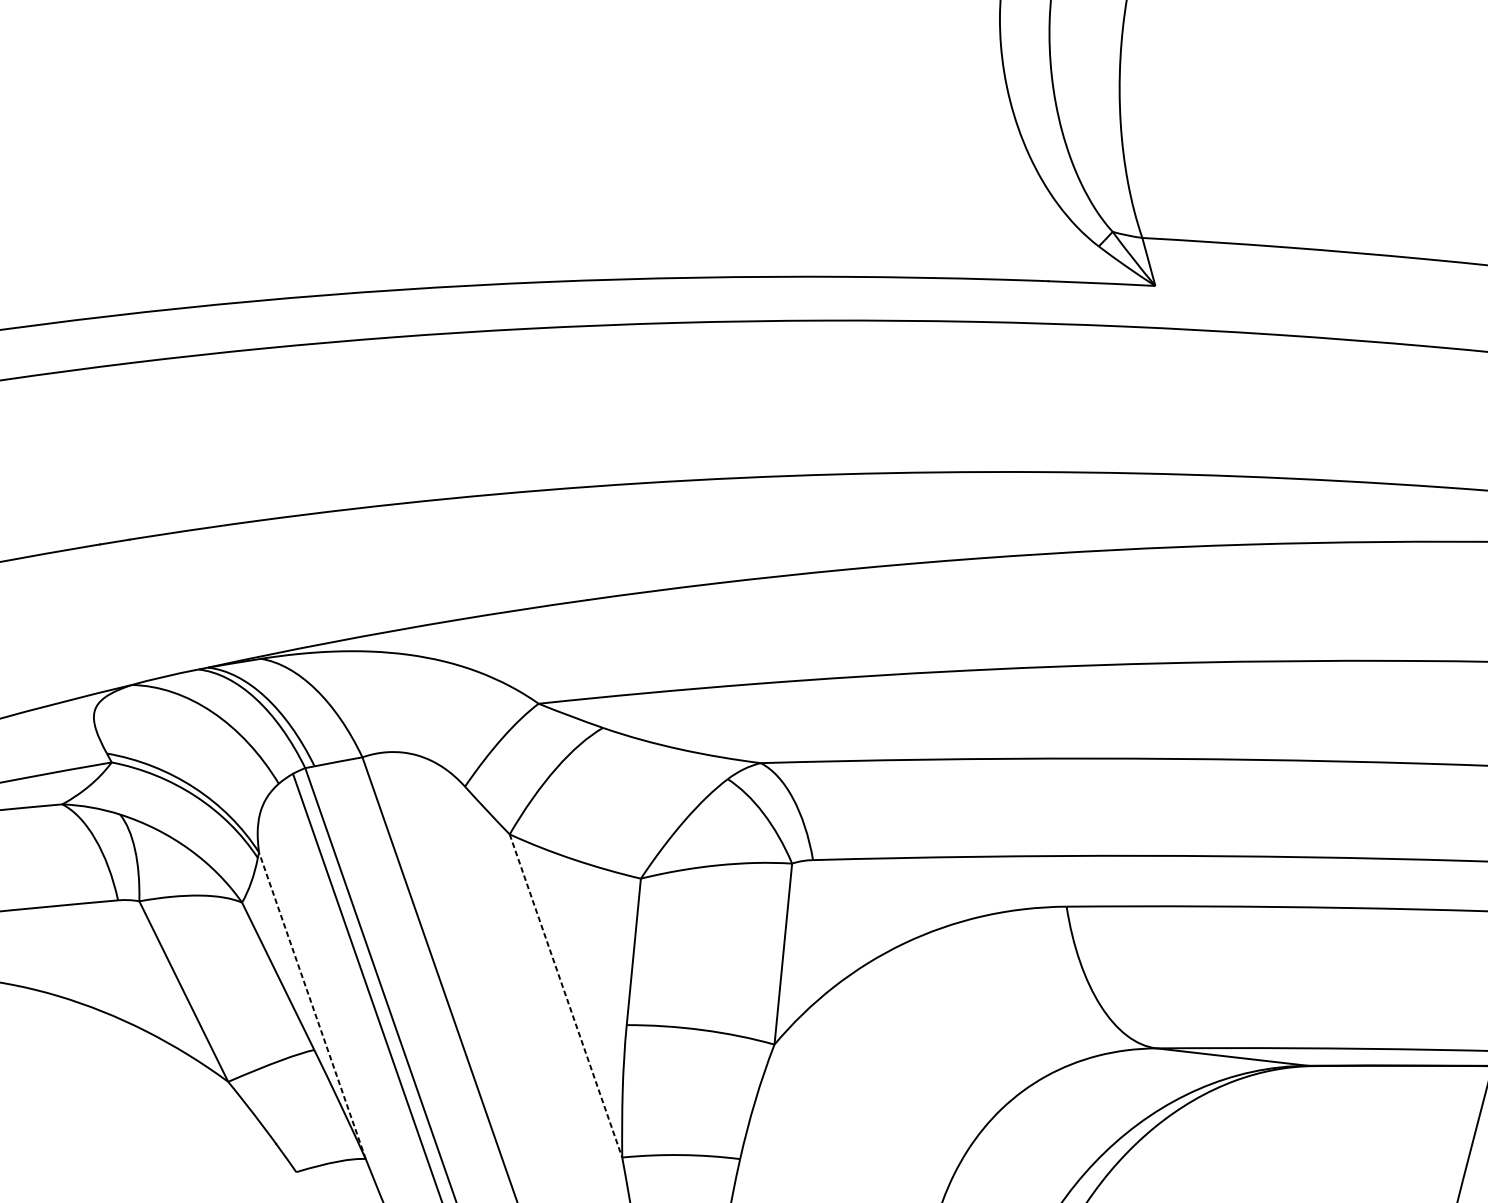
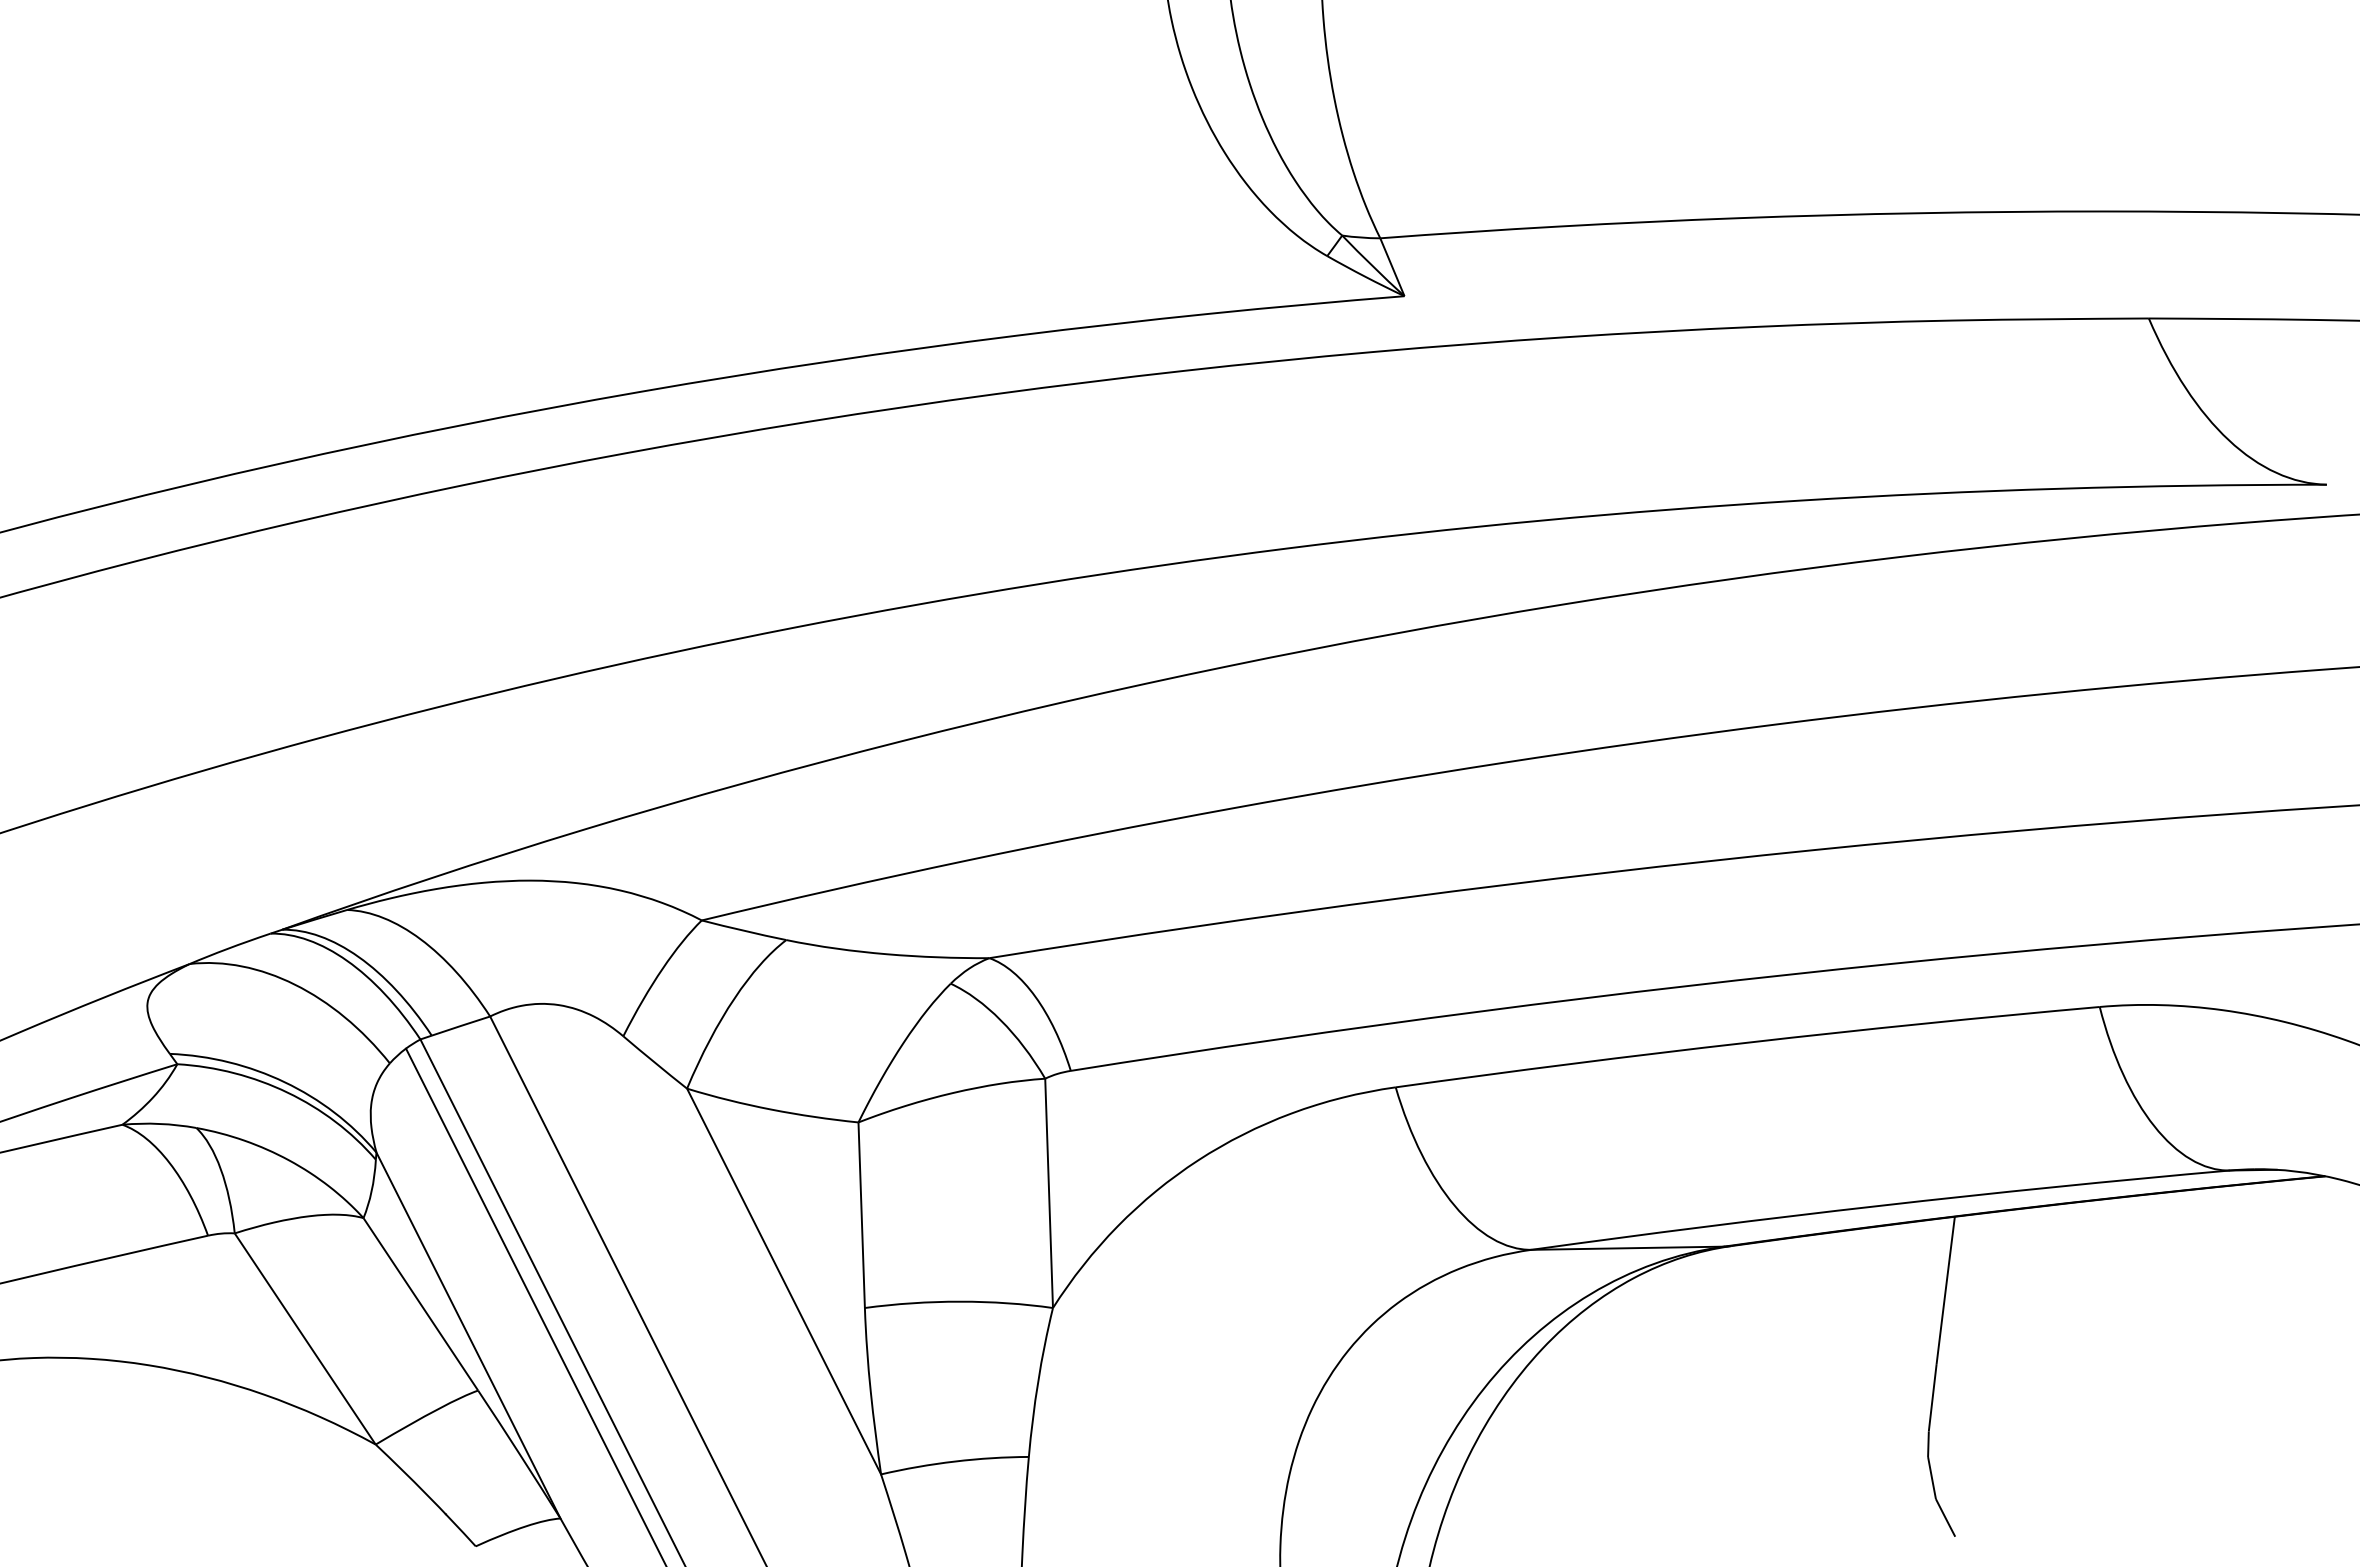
line: (566, 995) -> (784, 1281), dashed -> solid
line: (312, 1005) -> (468, 1335), dashed -> solid

